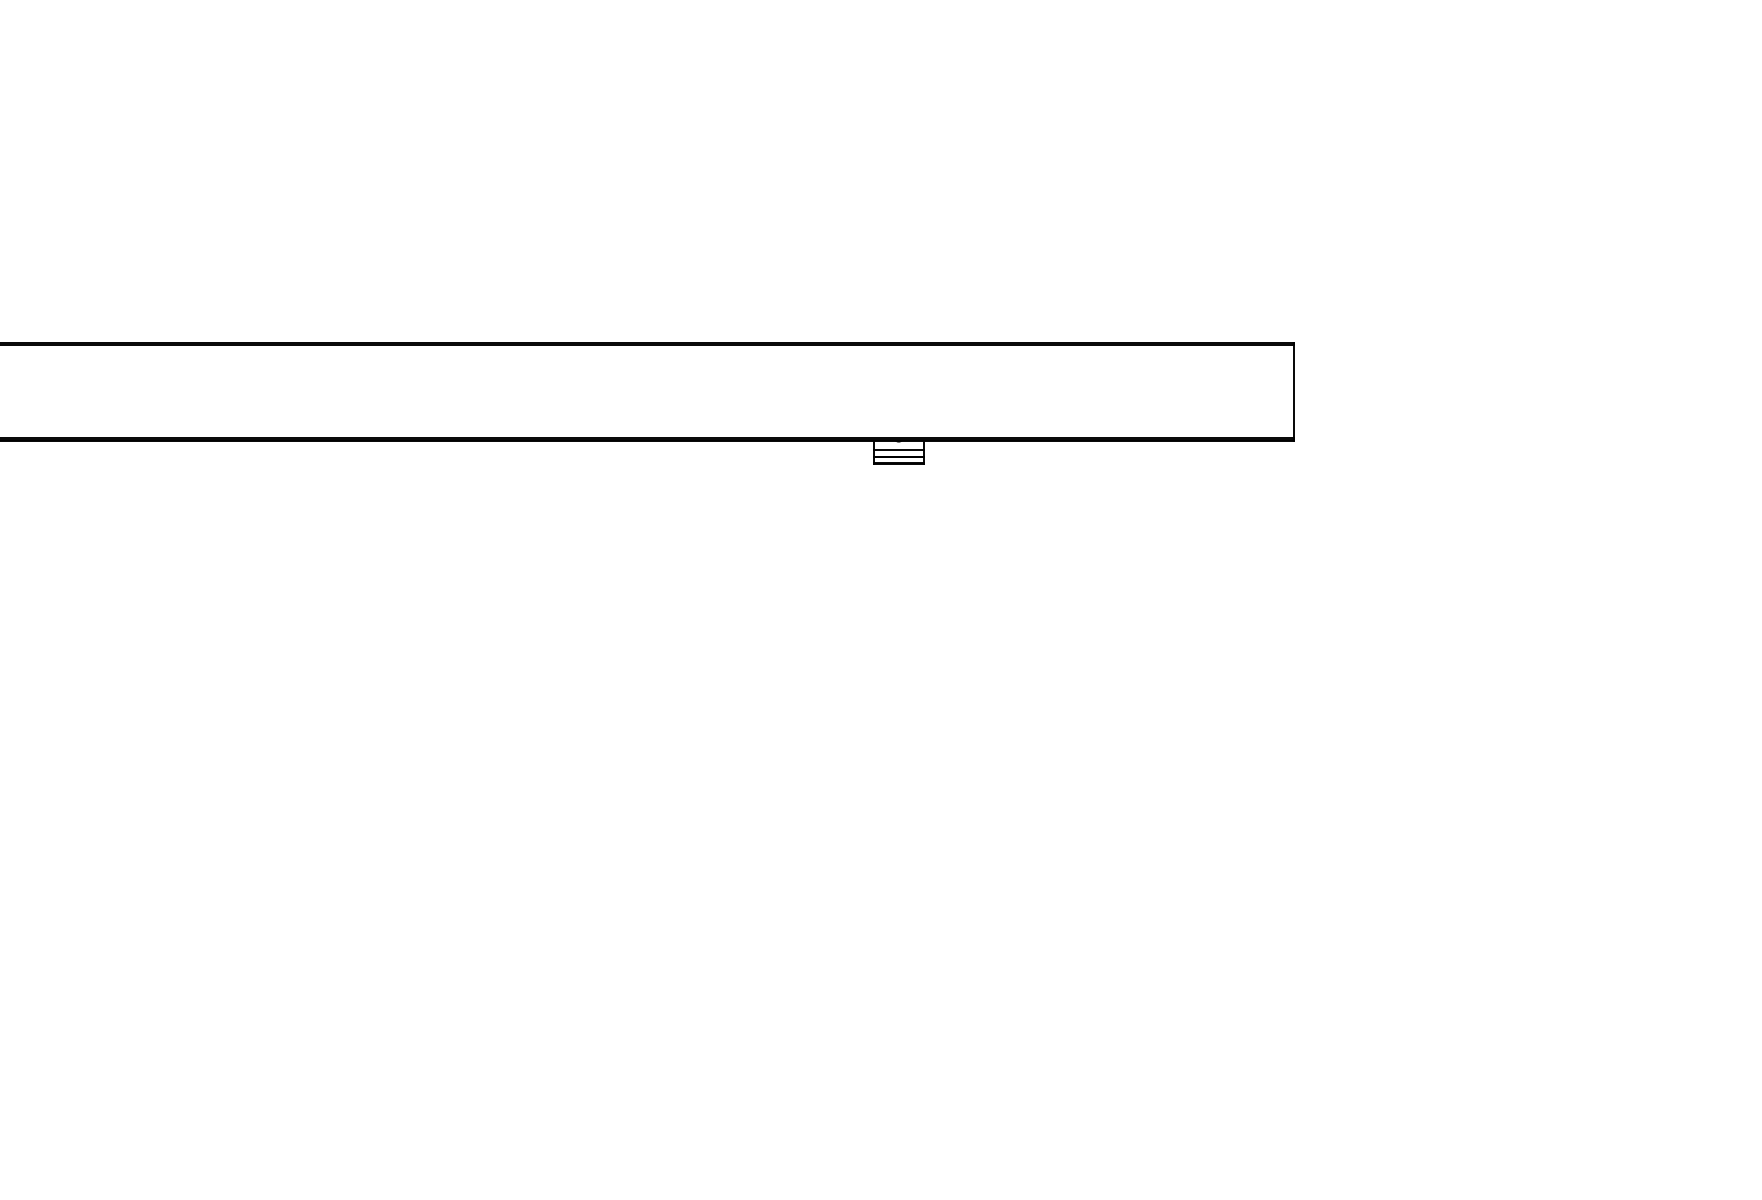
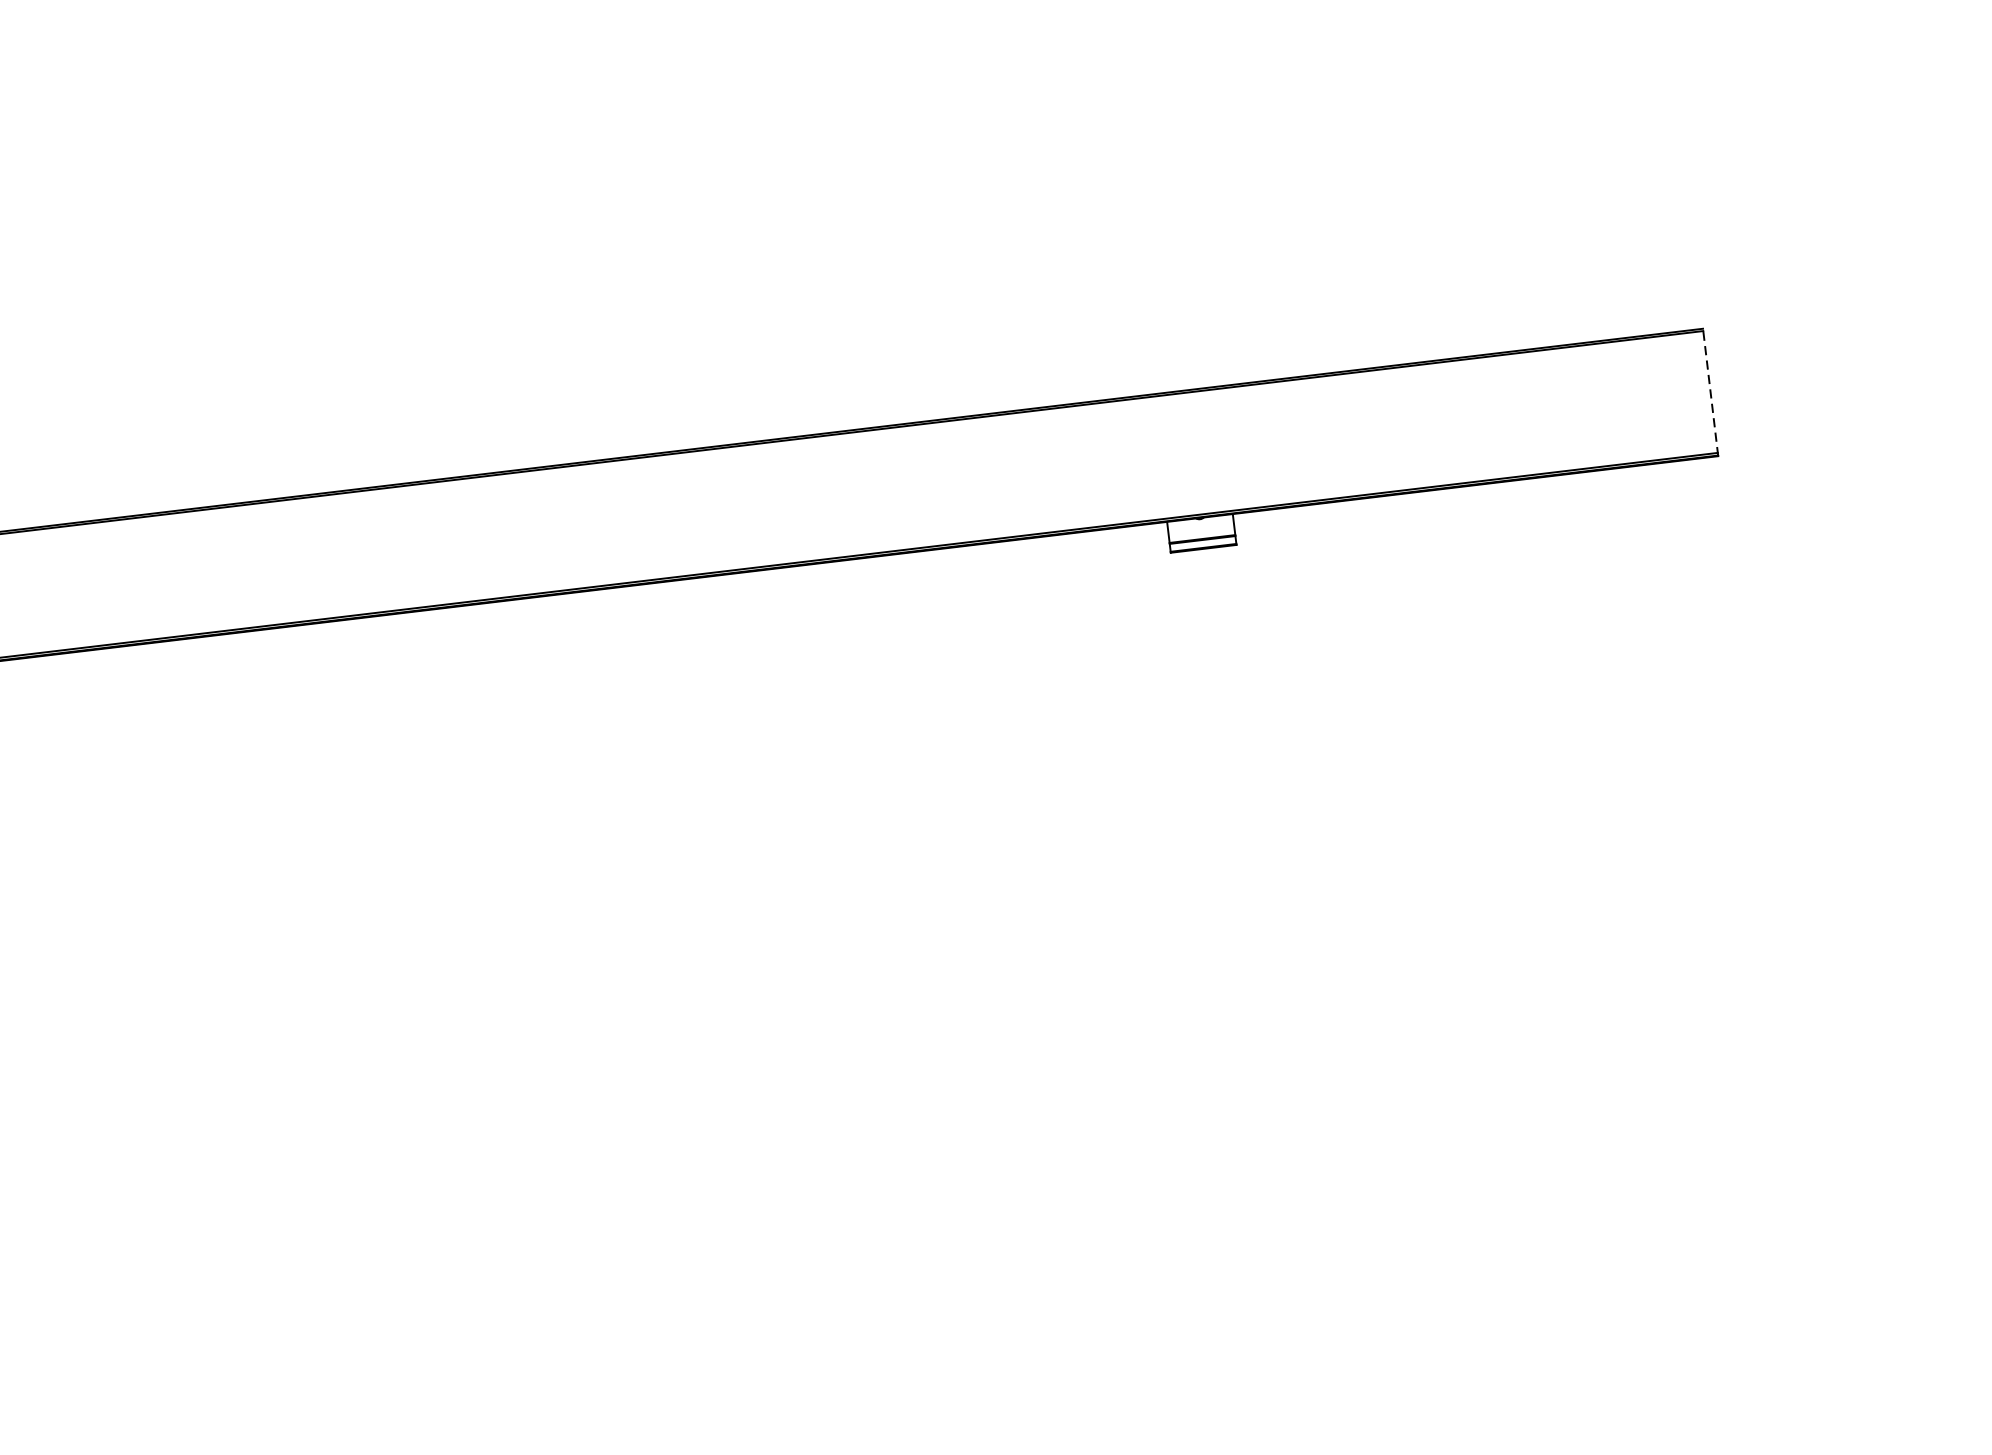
line: (1294, 392) -> (1711, 393), solid -> dashed
line: (898, 450) -> (1201, 530), removed

